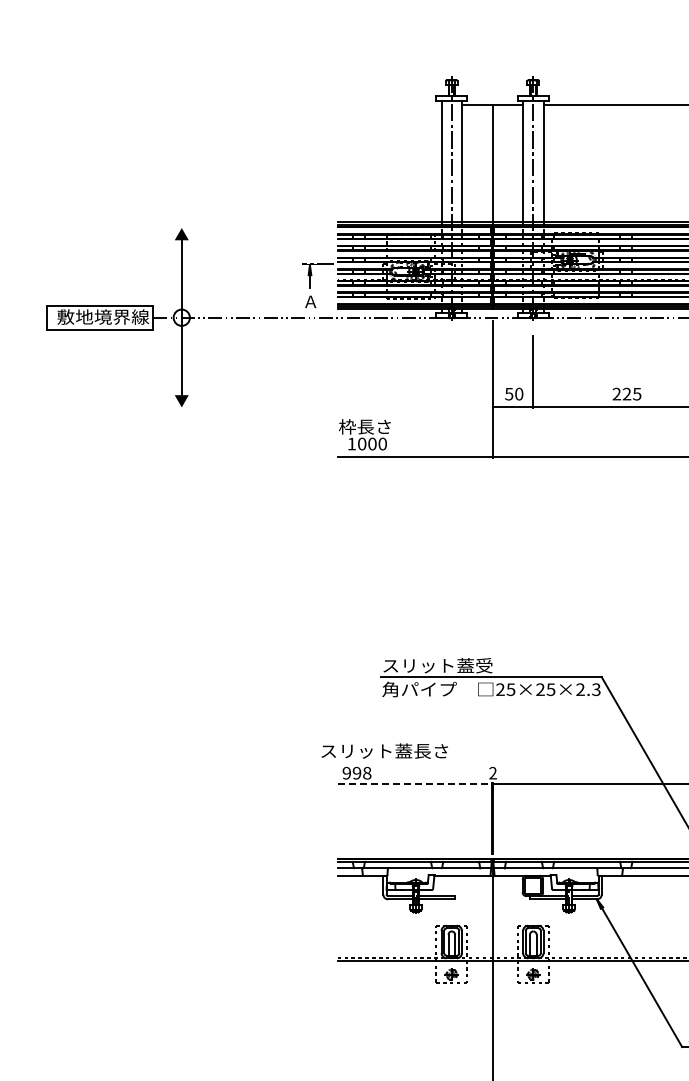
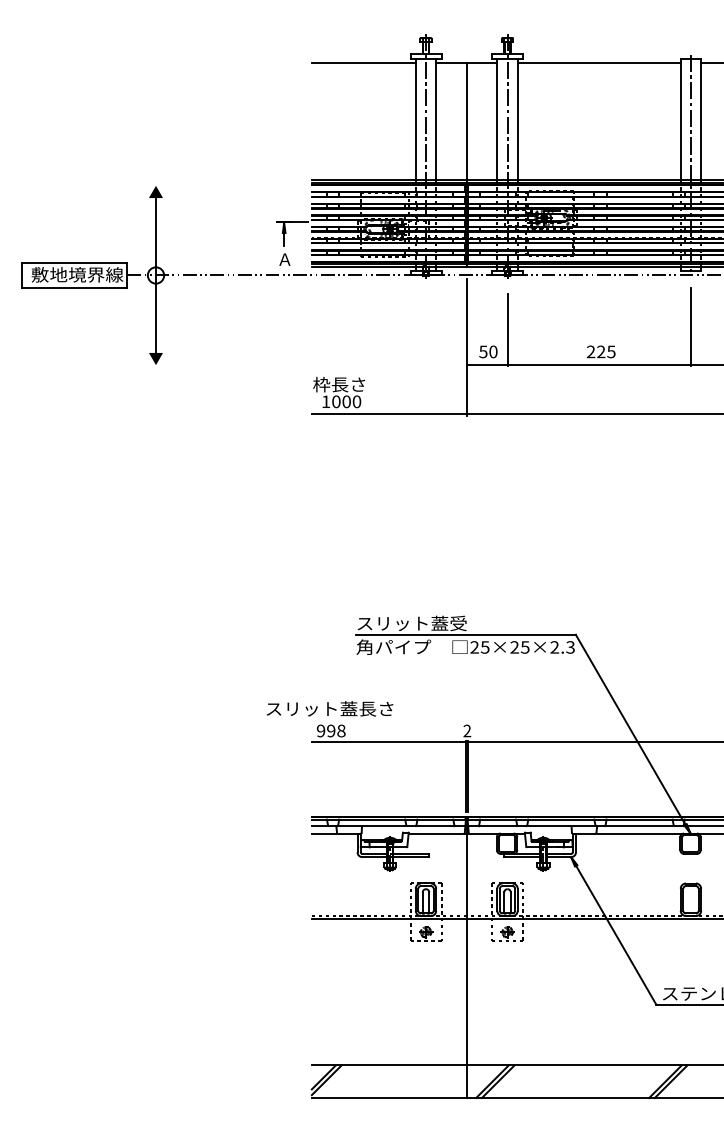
line: (389, 104) -> (363, 62), added
text: (384, 750) -> (329, 708), moved
line: (415, 783) -> (389, 741), dashed -> solid

